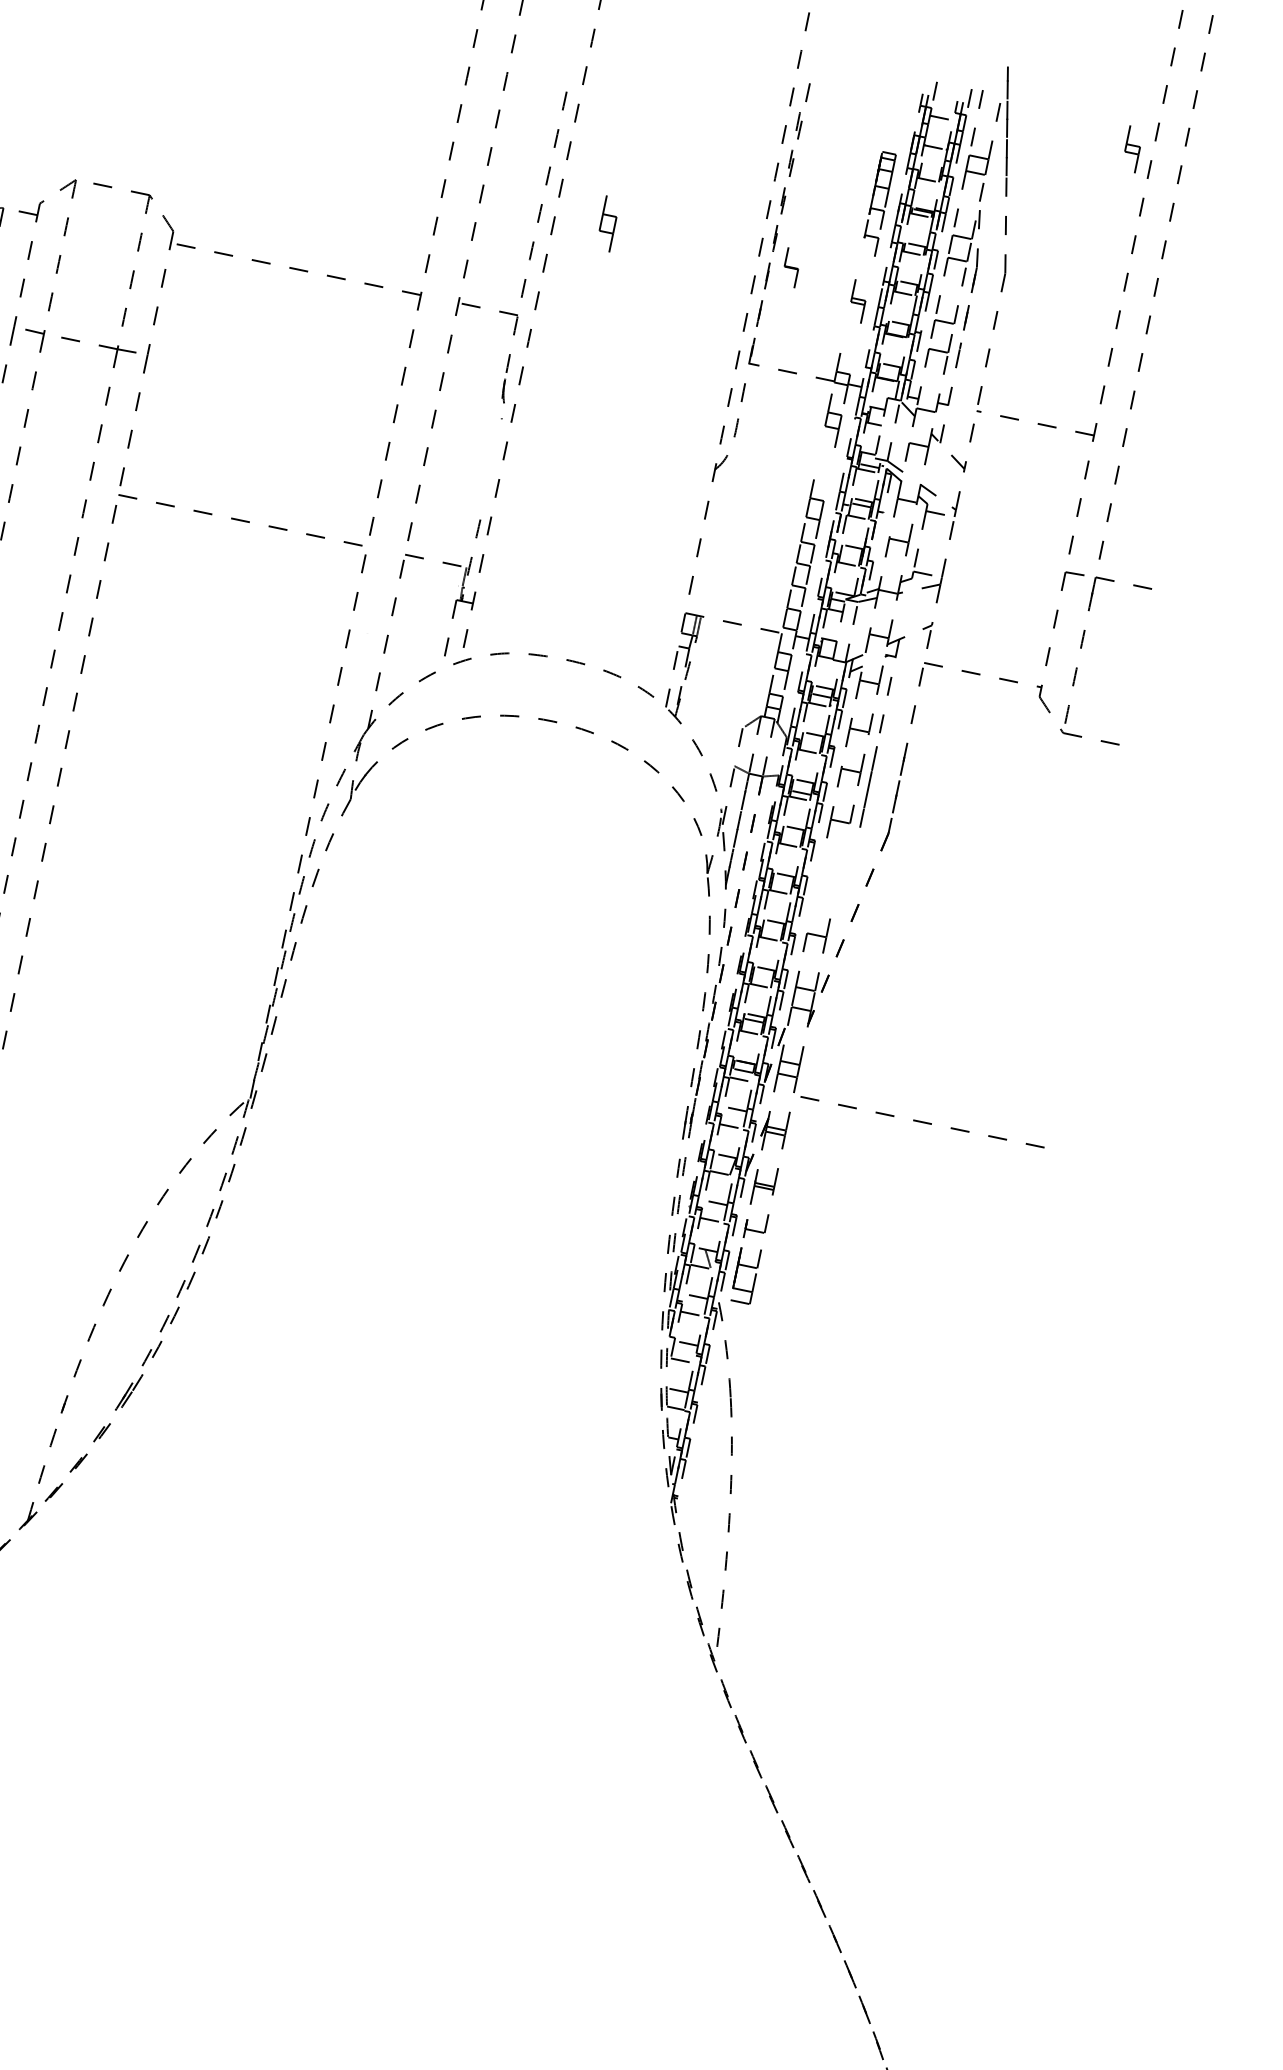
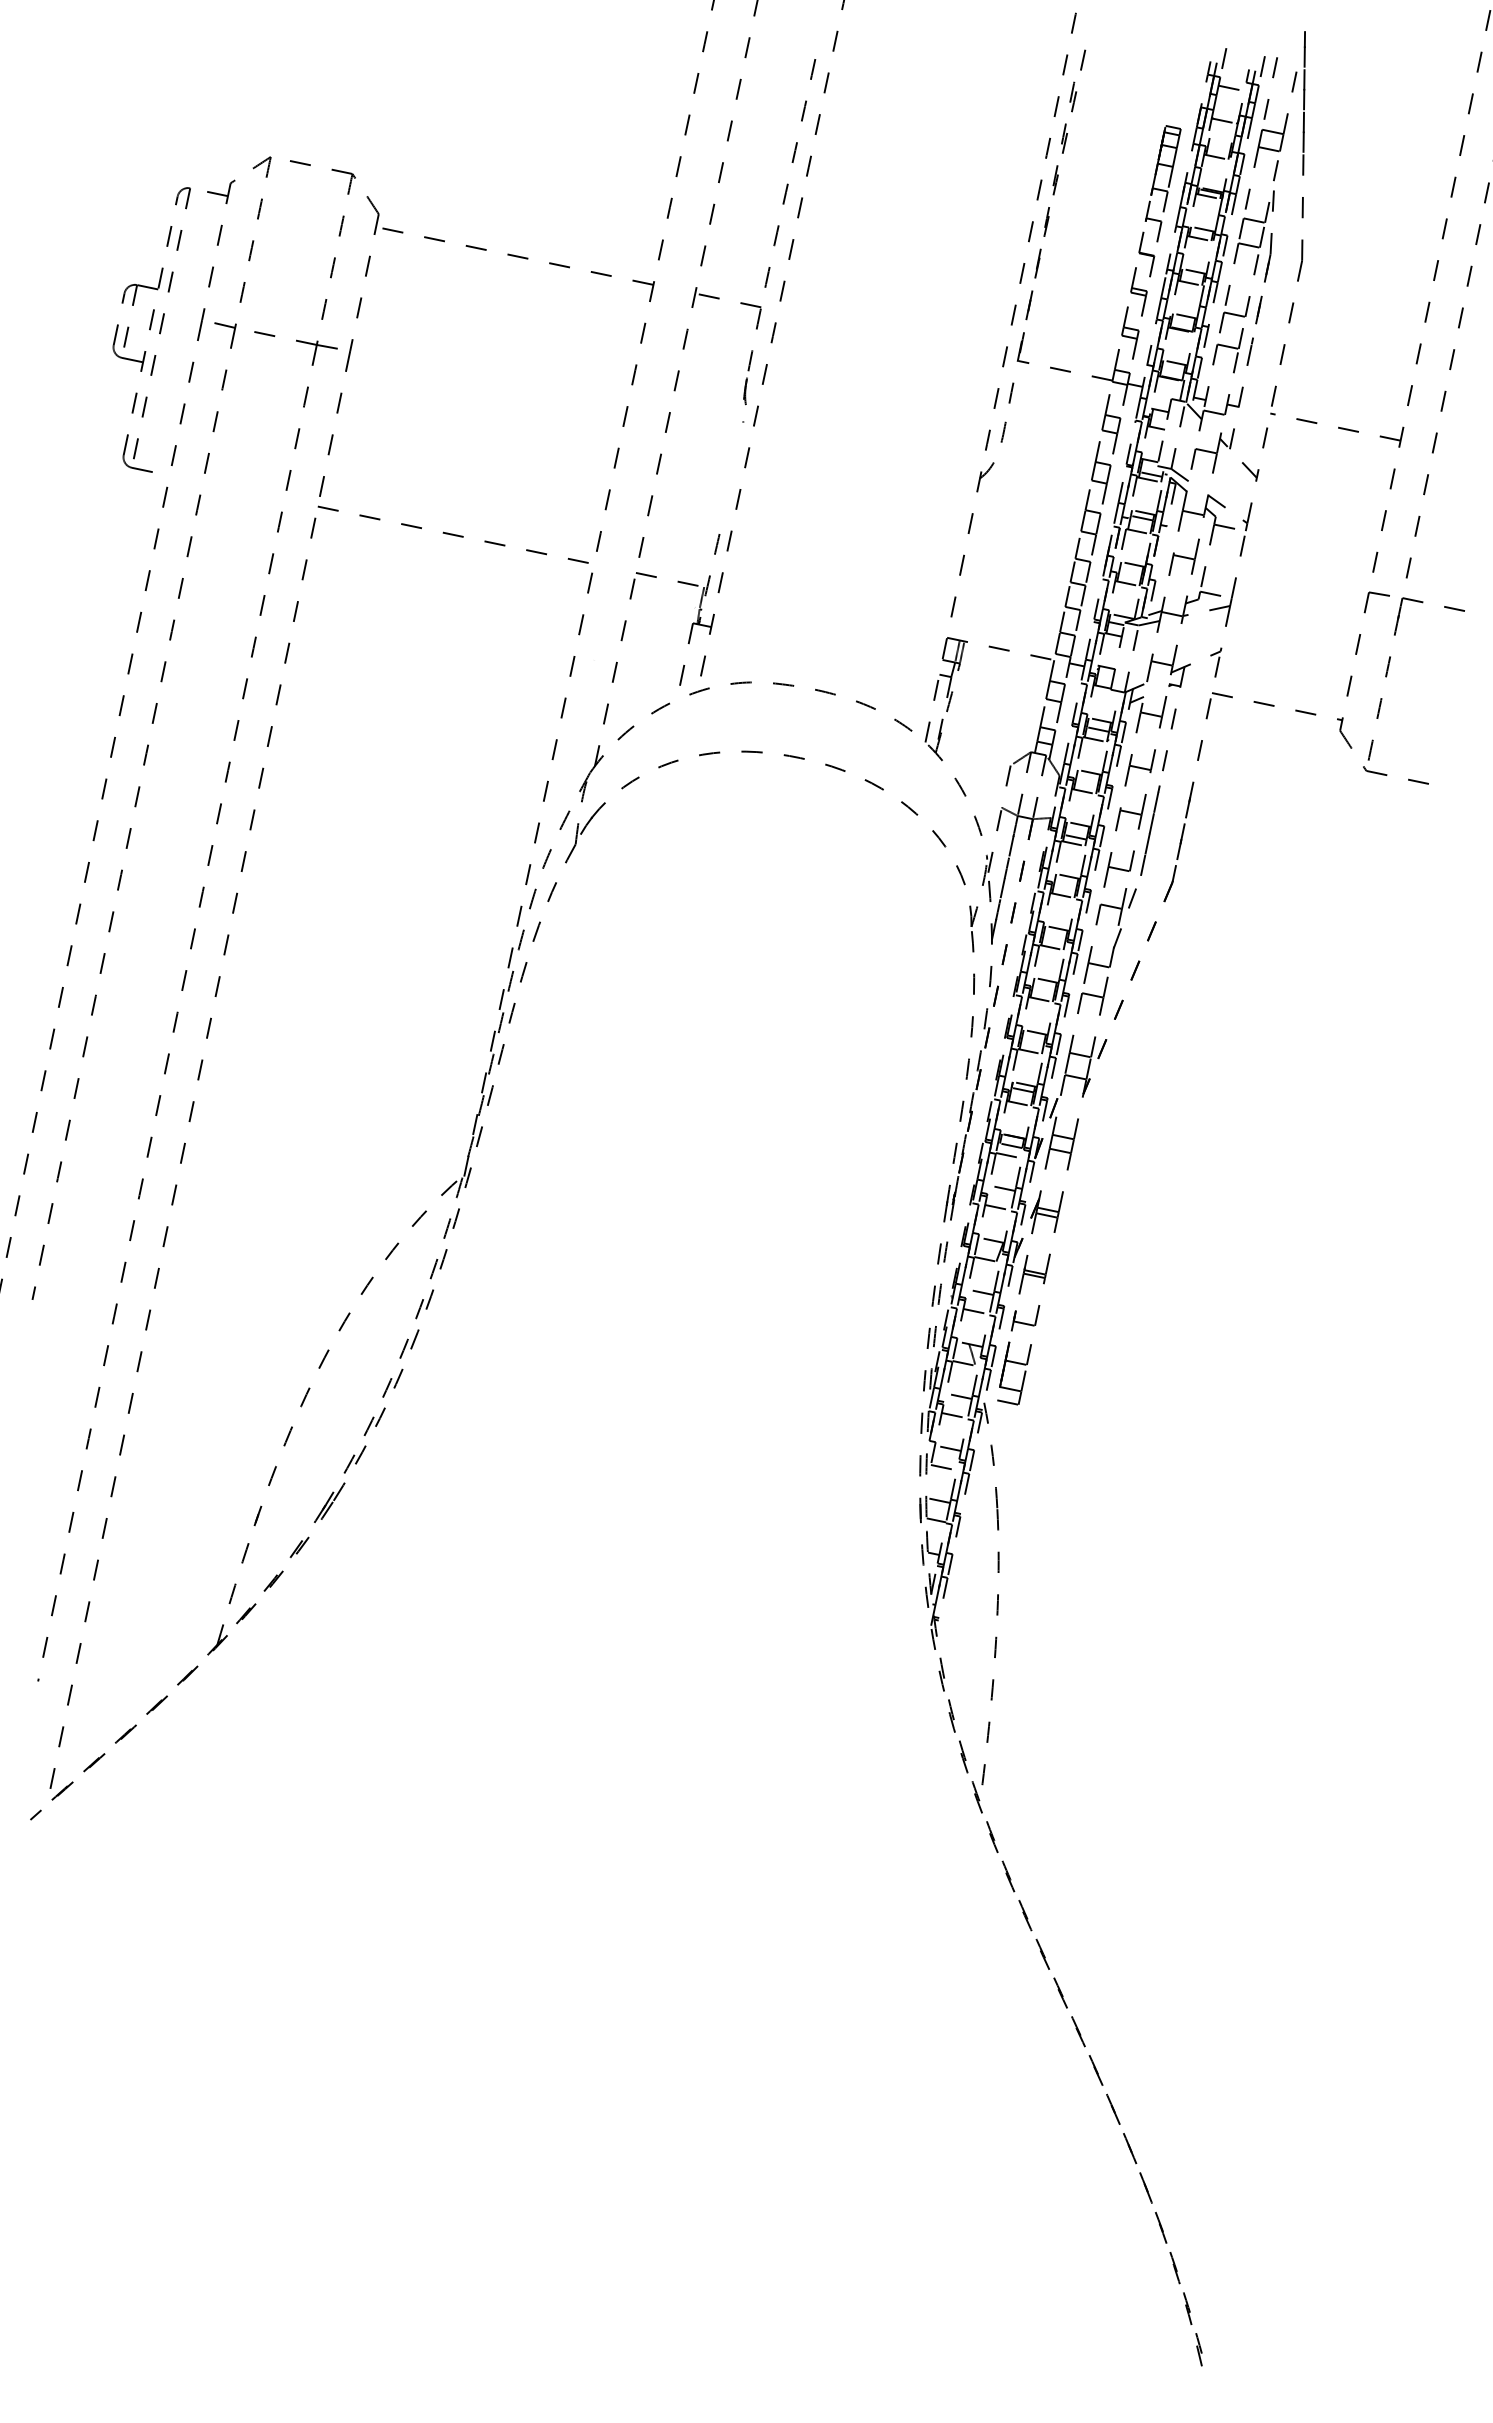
part: (1132, 148) -> (1130, 332), moved
part: (608, 223) -> (1101, 472), moved
part: (791, 267) -> (1146, 254), moved
part: (838, 883) -> (1116, 937), added
line: (921, 1121) -> (1209, 1202), removed

